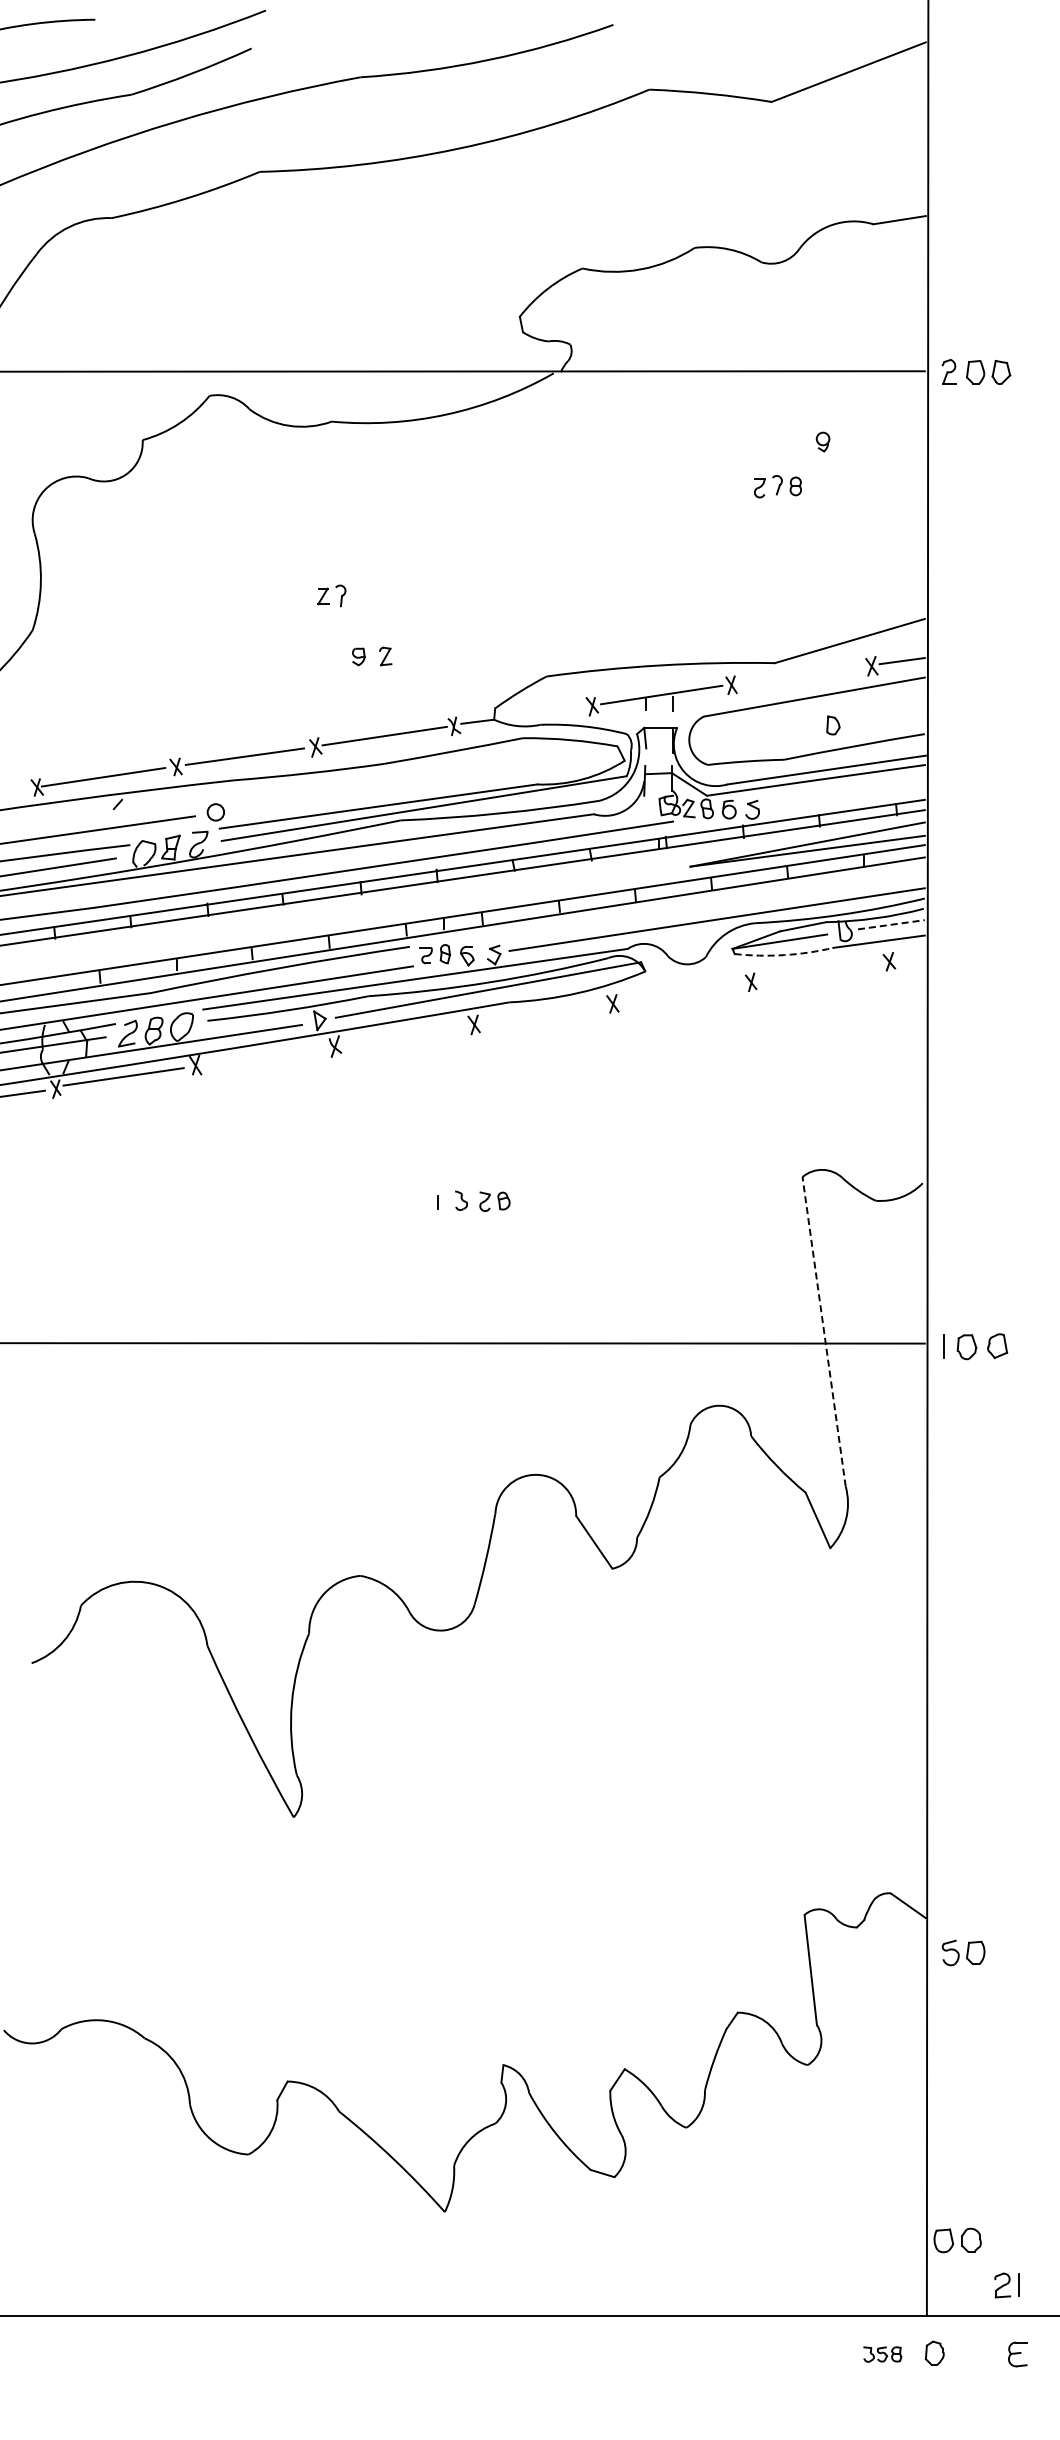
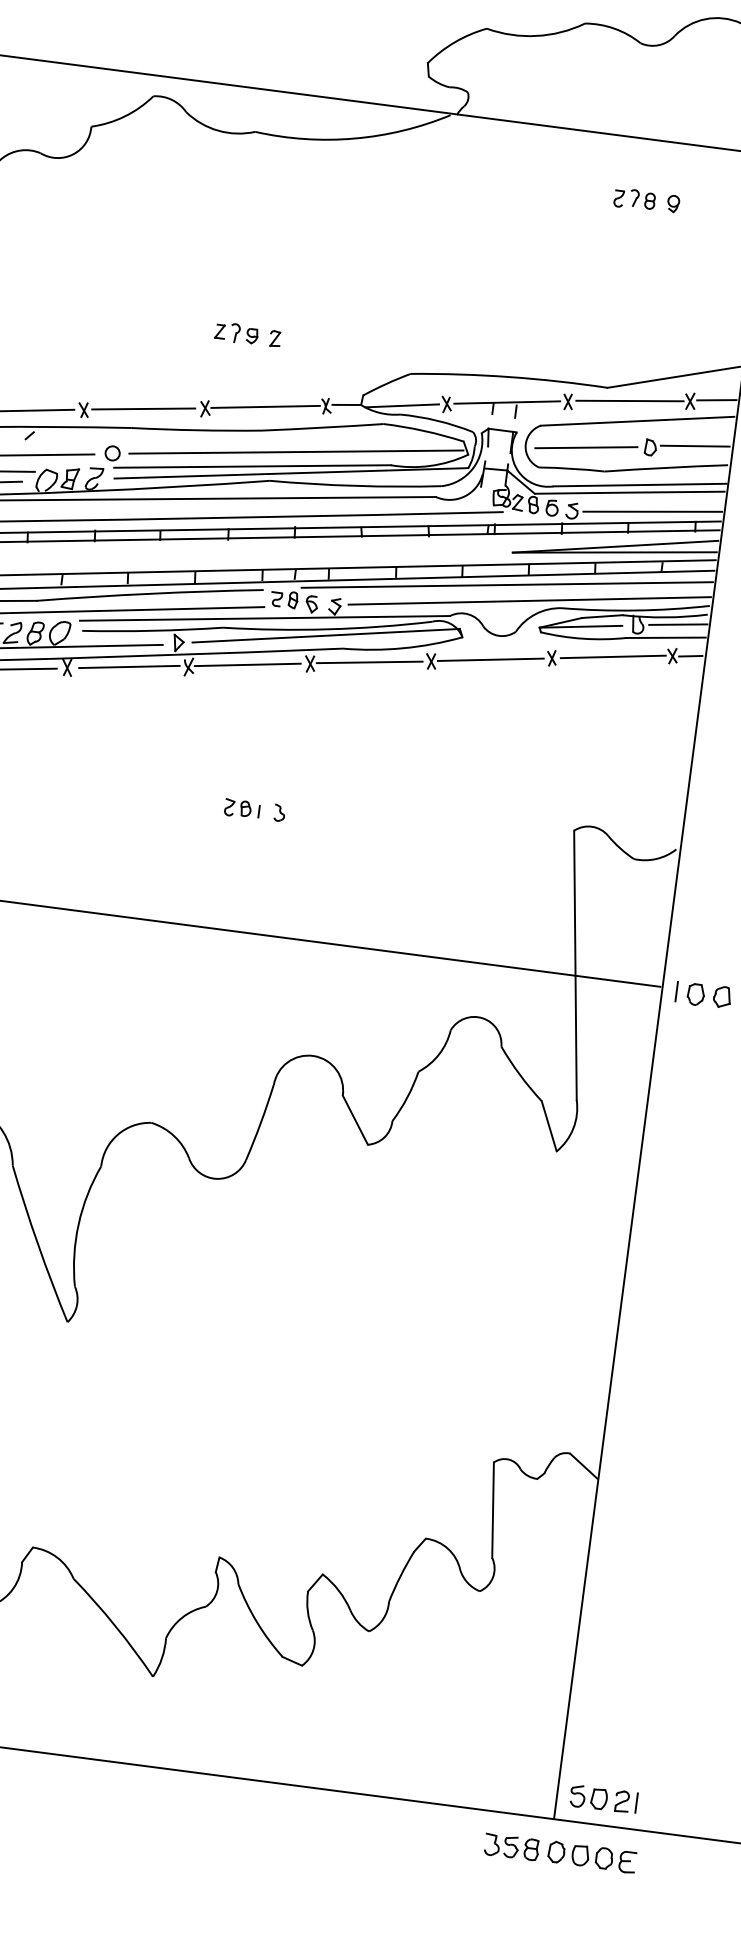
part: (777, 486) -> (634, 199), moved
part: (331, 595) -> (227, 331), moved
line: (802, 674) -> (630, 400), added
line: (541, 714) -> (402, 405), added
line: (883, 716) -> (694, 445), added
line: (758, 735) -> (585, 447), added
line: (426, 783) -> (296, 452), added
line: (844, 798) -> (652, 511), added
line: (688, 904) -> (506, 584), added
line: (891, 924) -> (678, 624), dashed -> solid
arc: (784, 955) -> (583, 639), dashed -> solid
line: (910, 959) -> (690, 656), added
line: (821, 971) -> (613, 656), added
line: (680, 992) -> (490, 659), added
line: (542, 1013) -> (369, 661), added
line: (402, 1035) -> (247, 665), added
line: (266, 1055) -> (128, 667), added
part: (494, 1201) -> (237, 808), moved
line: (824, 1331) -> (575, 965), dashed -> solid
part: (963, 1952) -> (588, 1797), moved
part: (957, 2240) -> (592, 1856), moved
part: (882, 2354) -> (511, 1847), size x1.67

